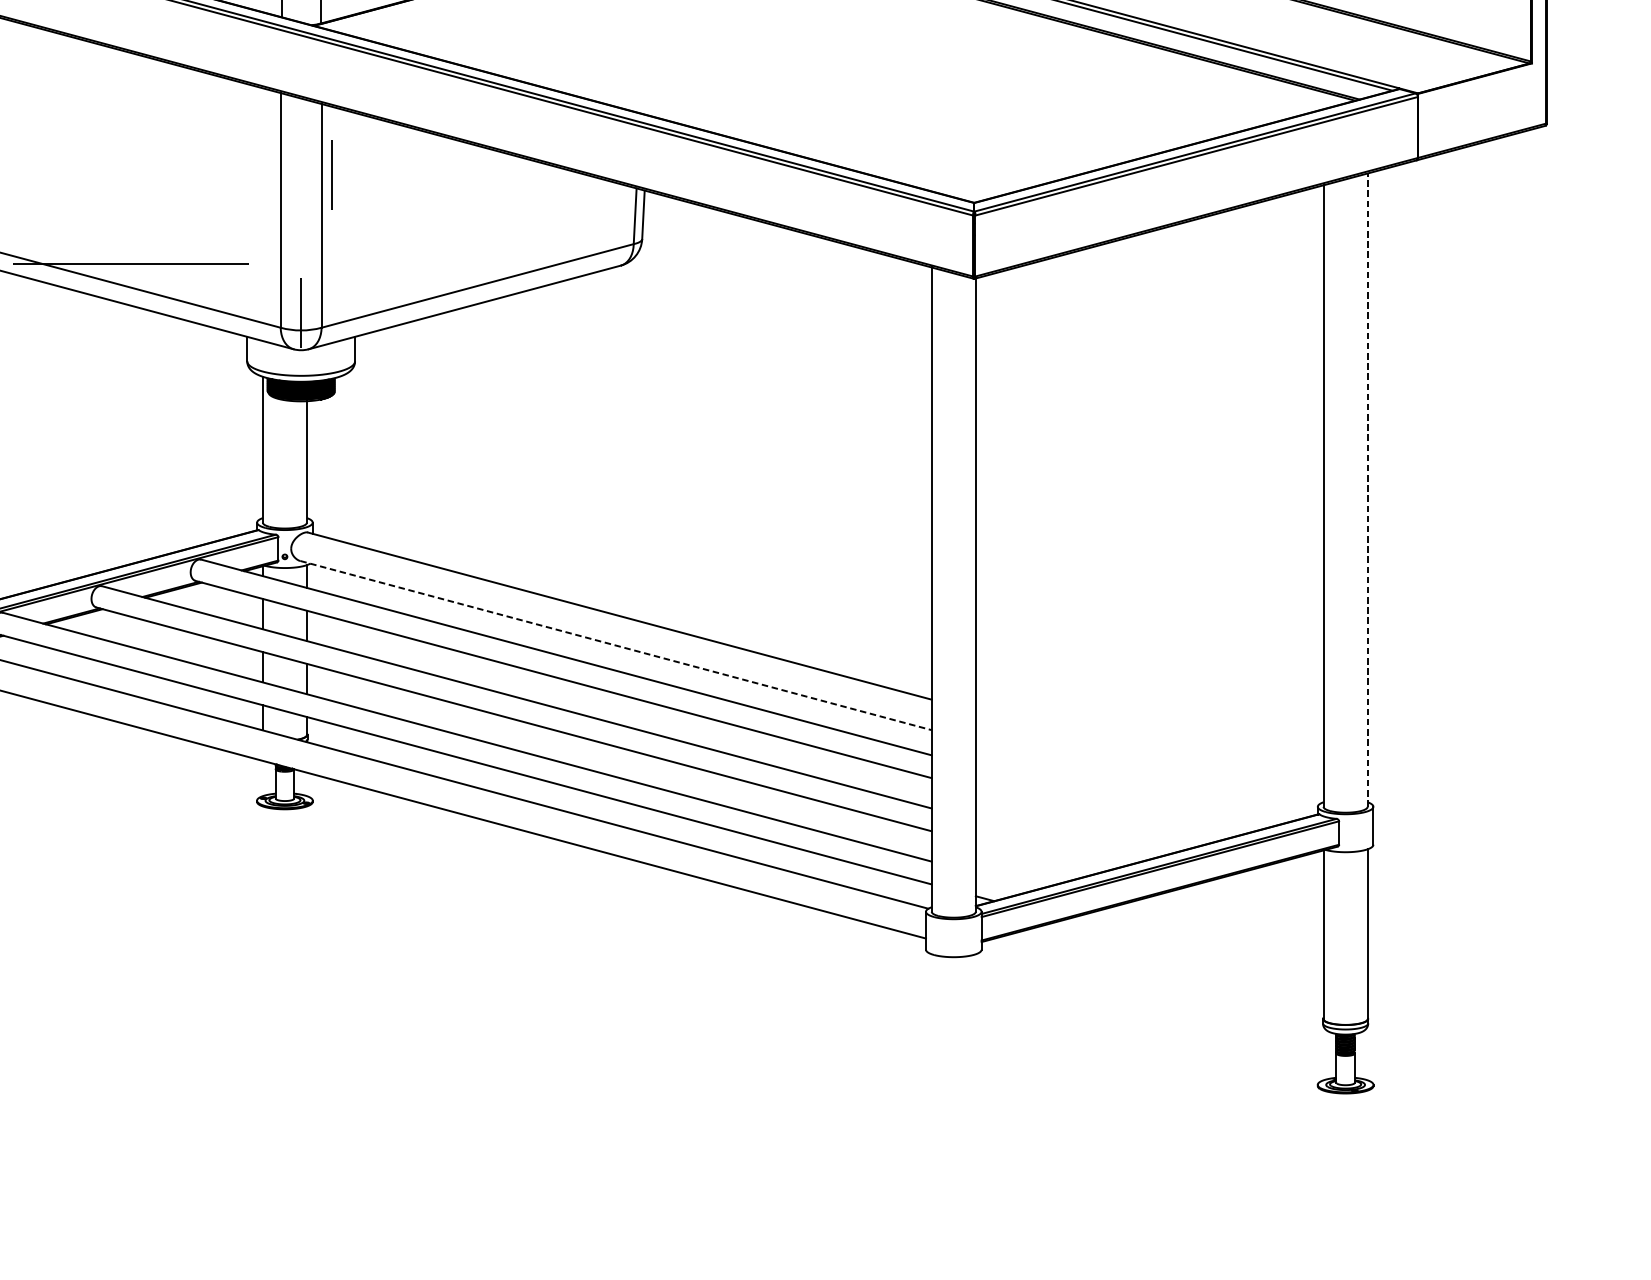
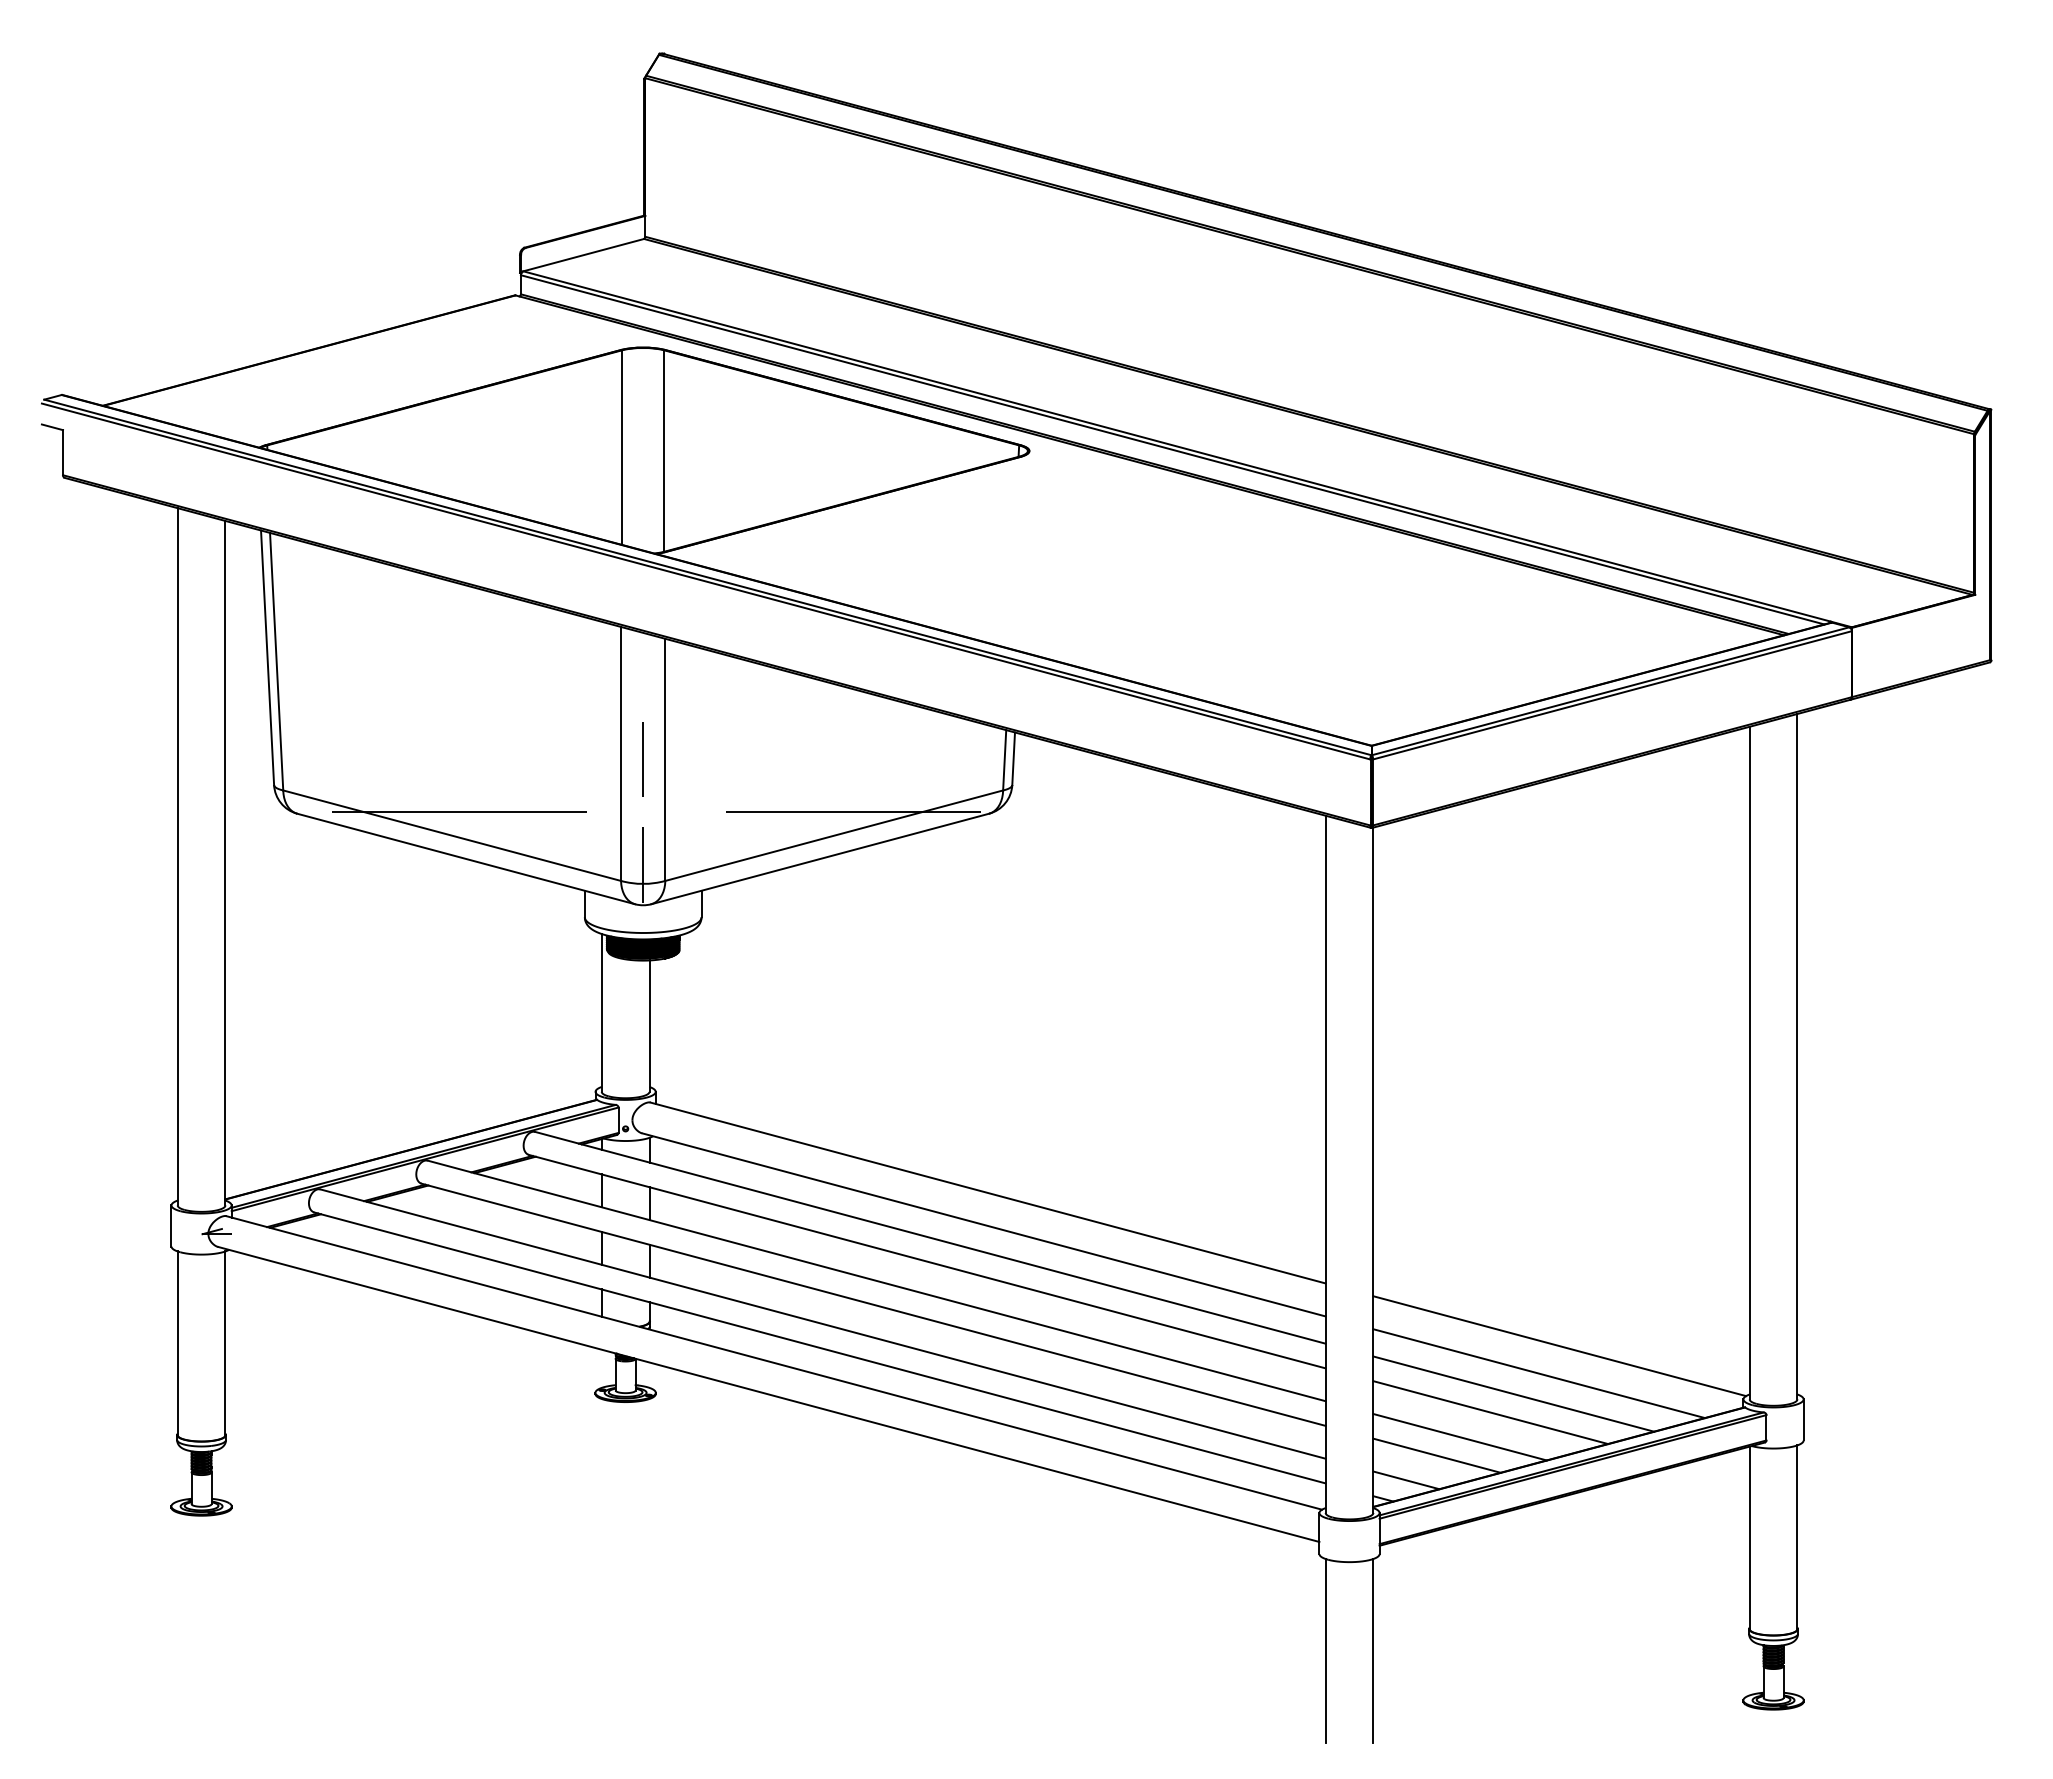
line: (331, 174) -> (642, 759), moved
line: (482, 264) -> (839, 812), added
line: (1367, 489) -> (1797, 1056), dashed -> solid
line: (615, 645) -> (983, 1224), dashed -> solid
line: (1147, 757) -> (1559, 1346), added
line: (1128, 782) -> (1538, 1373), added
line: (1105, 801) -> (1513, 1393), added
line: (1084, 818) -> (1490, 1412), added
line: (1055, 842) -> (1459, 1437), added
line: (1034, 858) -> (1436, 1455), added
line: (1006, 881) -> (1406, 1480), added
line: (931, 1038) -> (1325, 1650), added
line: (975, 1038) -> (1373, 1650), added

